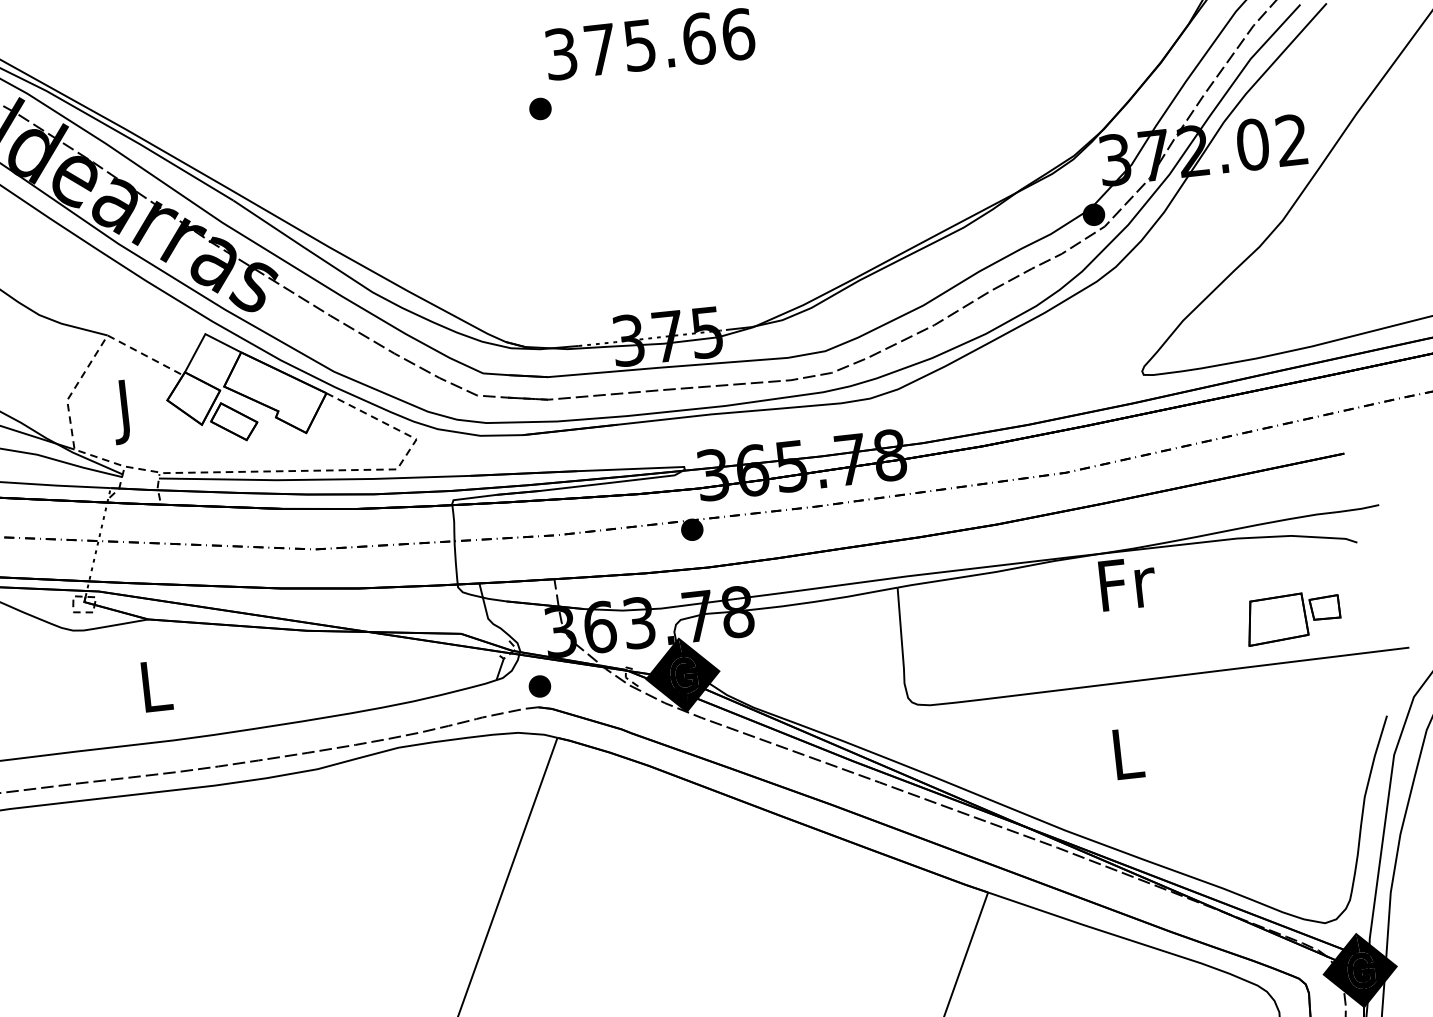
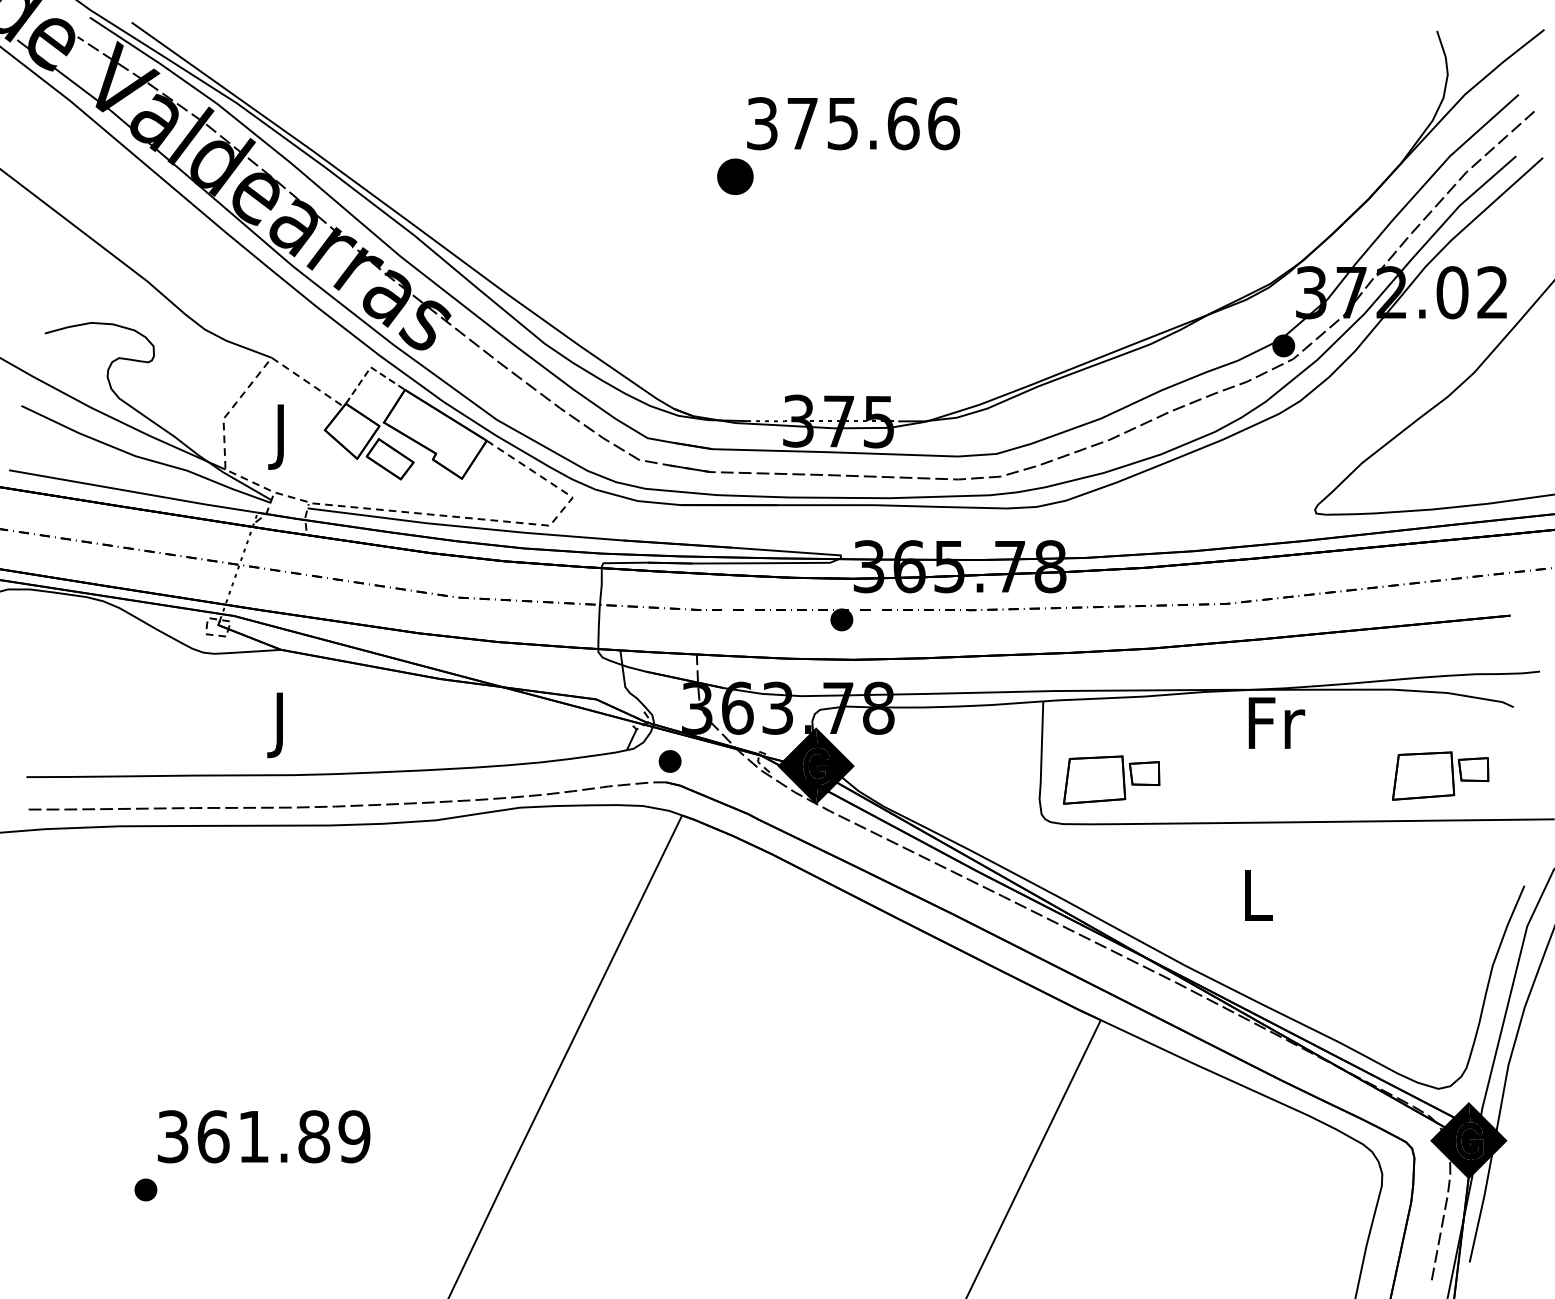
part: (539, 108) -> (734, 176), size x1.6
line: (205, 335) -> (370, 368), solid -> dashed
part: (972, 656) -> (1111, 779), added
text: (156, 693) -> (281, 725), L -> J

